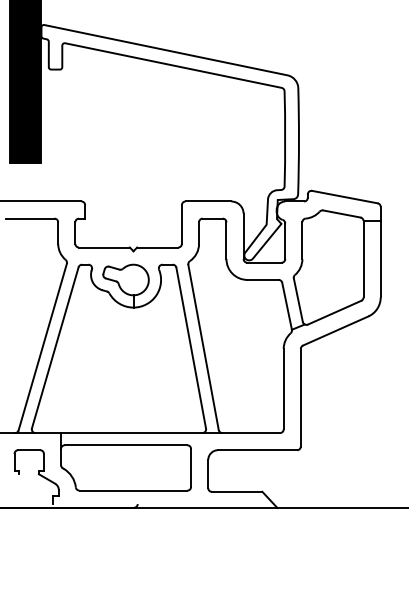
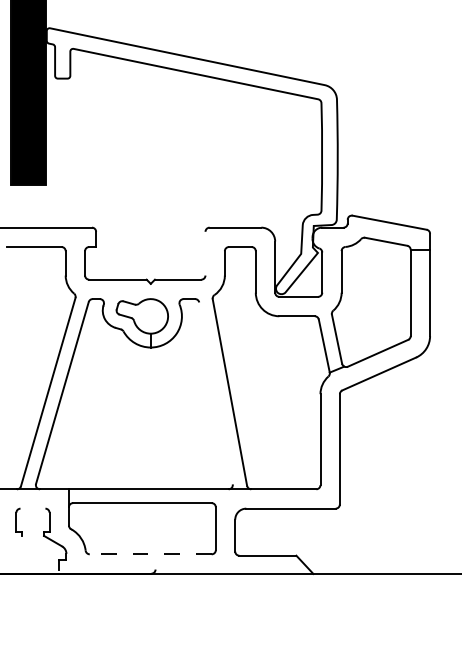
line: (181, 224) -> (205, 253), removed
line: (190, 348) -> (215, 393), removed
line: (28, 450) -> (32, 508), removed
line: (133, 490) -> (150, 554), solid -> dashed

